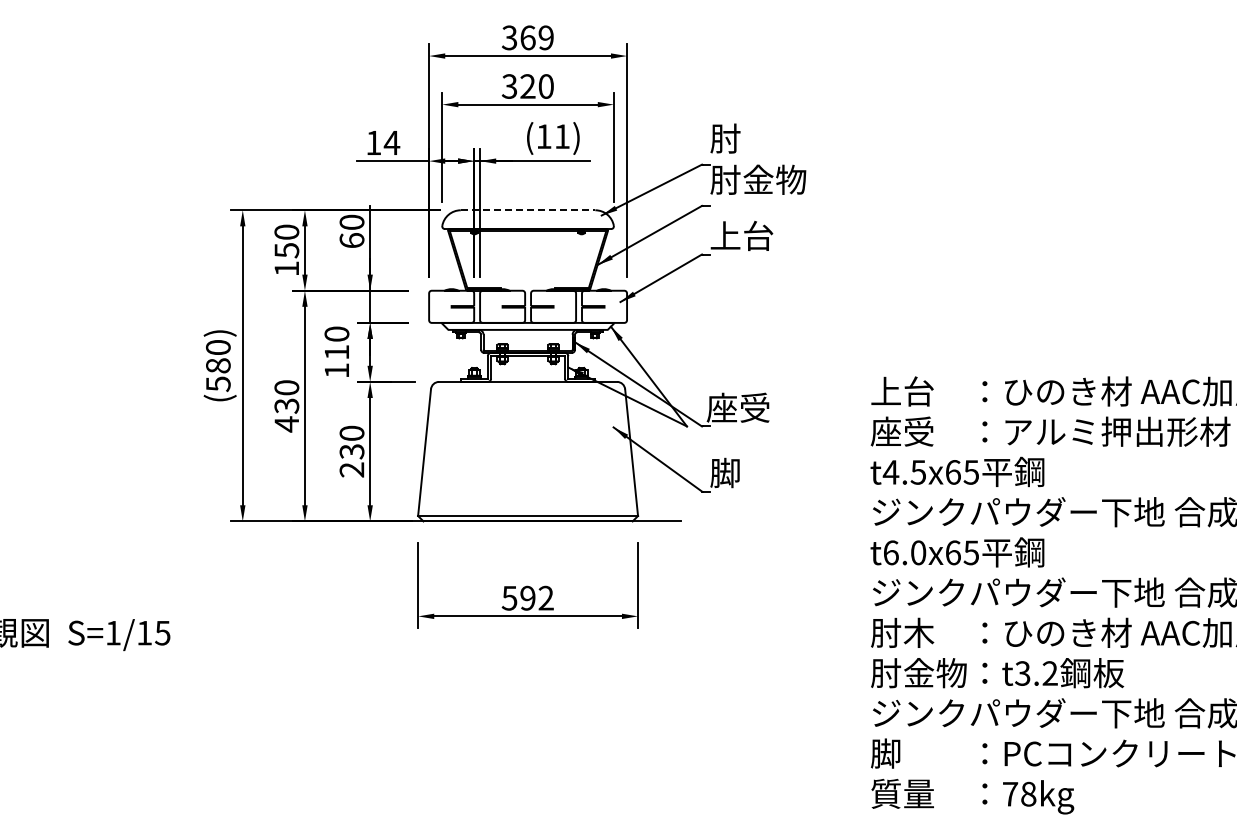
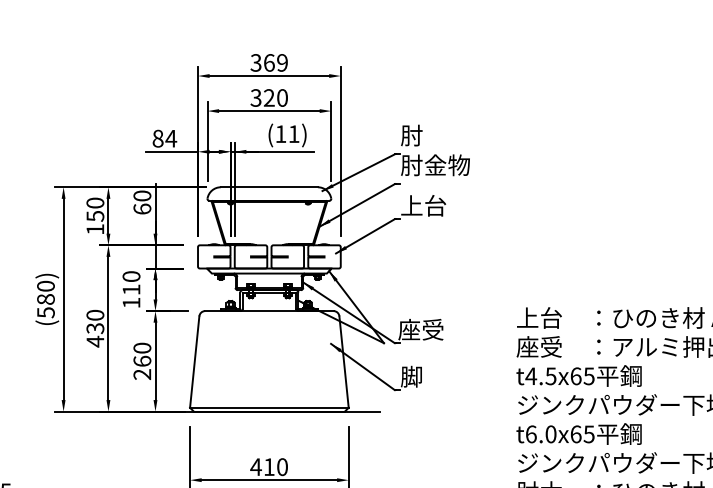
text: (373, 142) -> (157, 138), 14 -> 84
line: (528, 210) -> (269, 187), dashed -> solid
text: (351, 451) -> (142, 361), 230 -> 260
text: (527, 597) -> (268, 466), 592 -> 410

